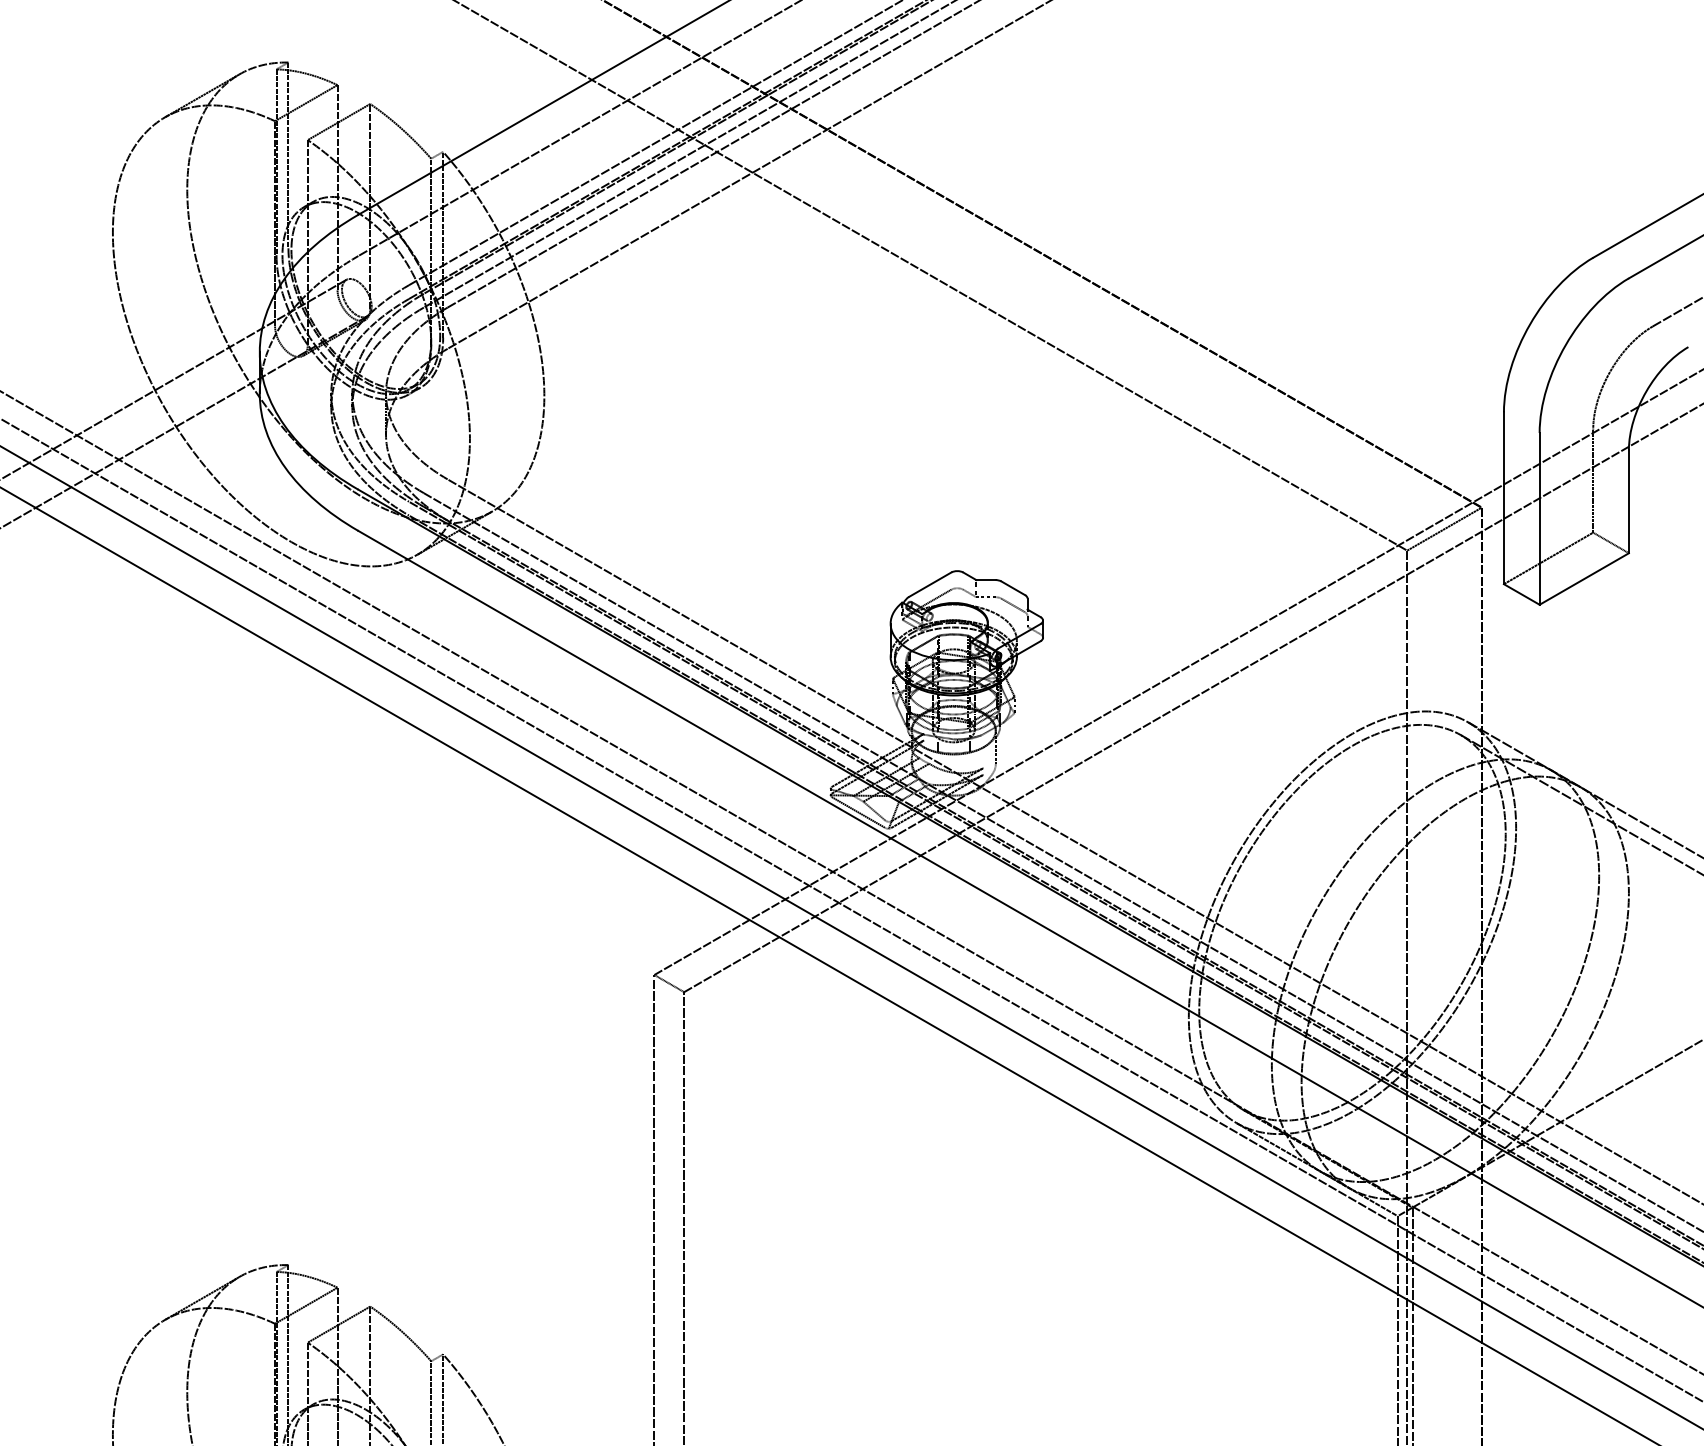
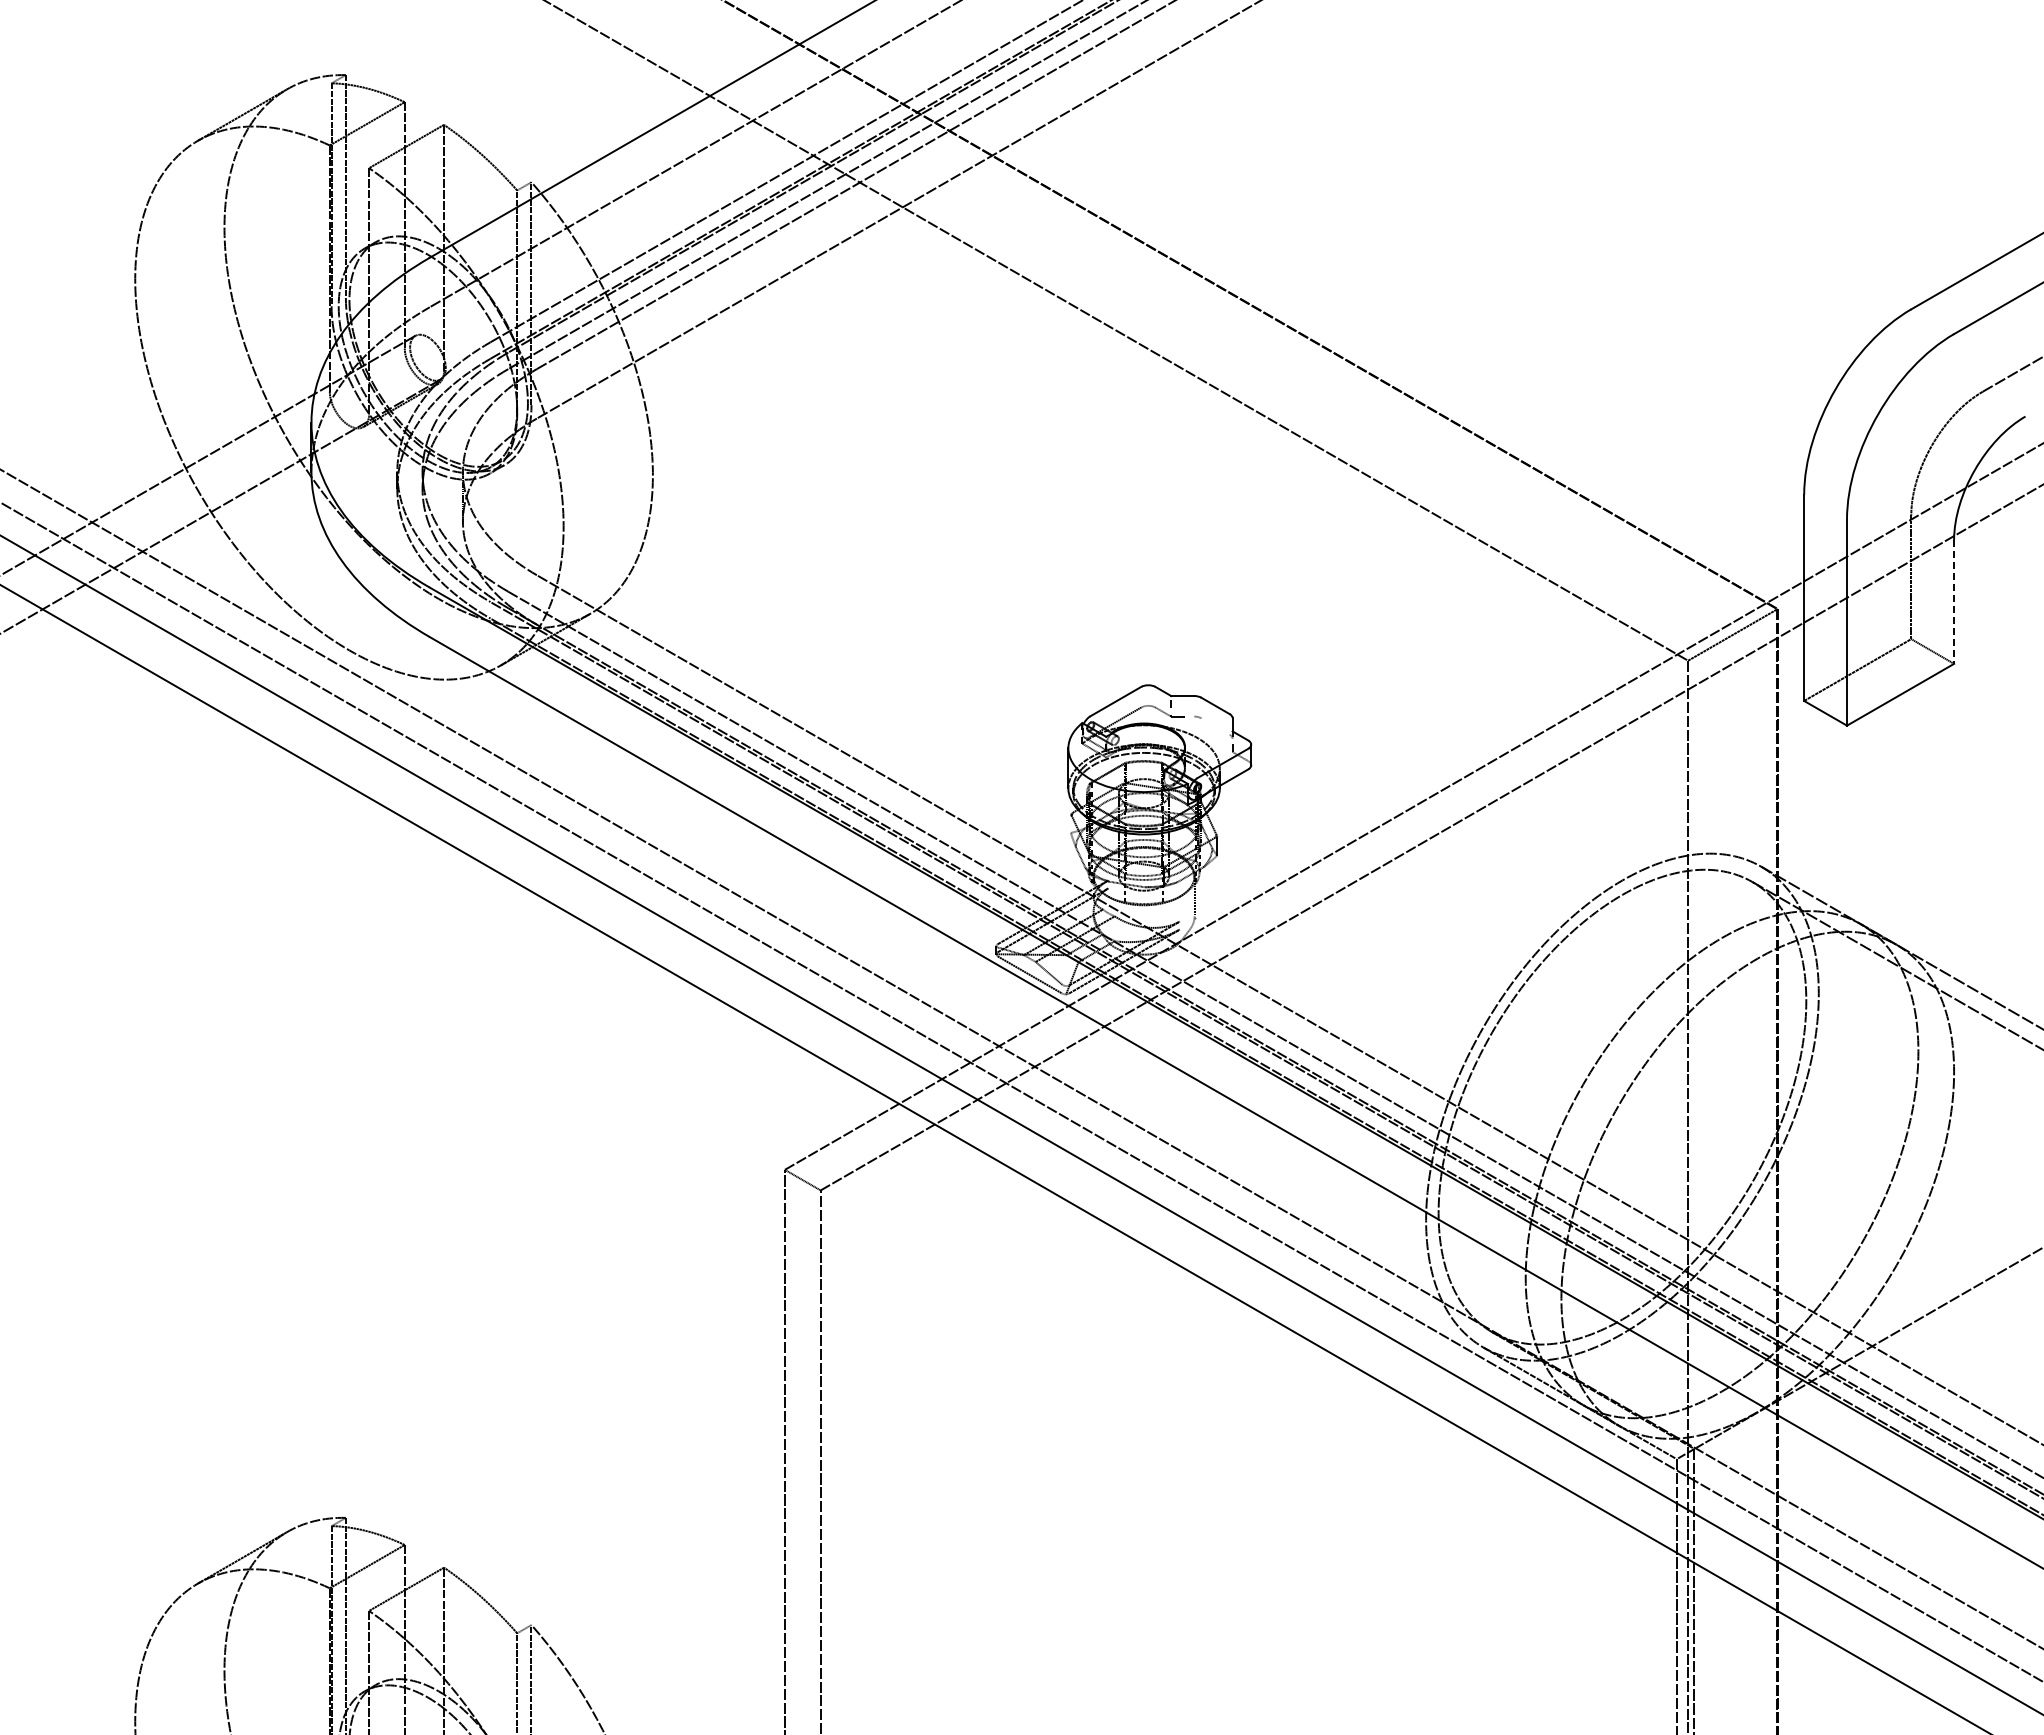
line: (1629, 502) -> (1954, 602), solid -> dashed
line: (1013, 605) -> (1215, 726), removed

